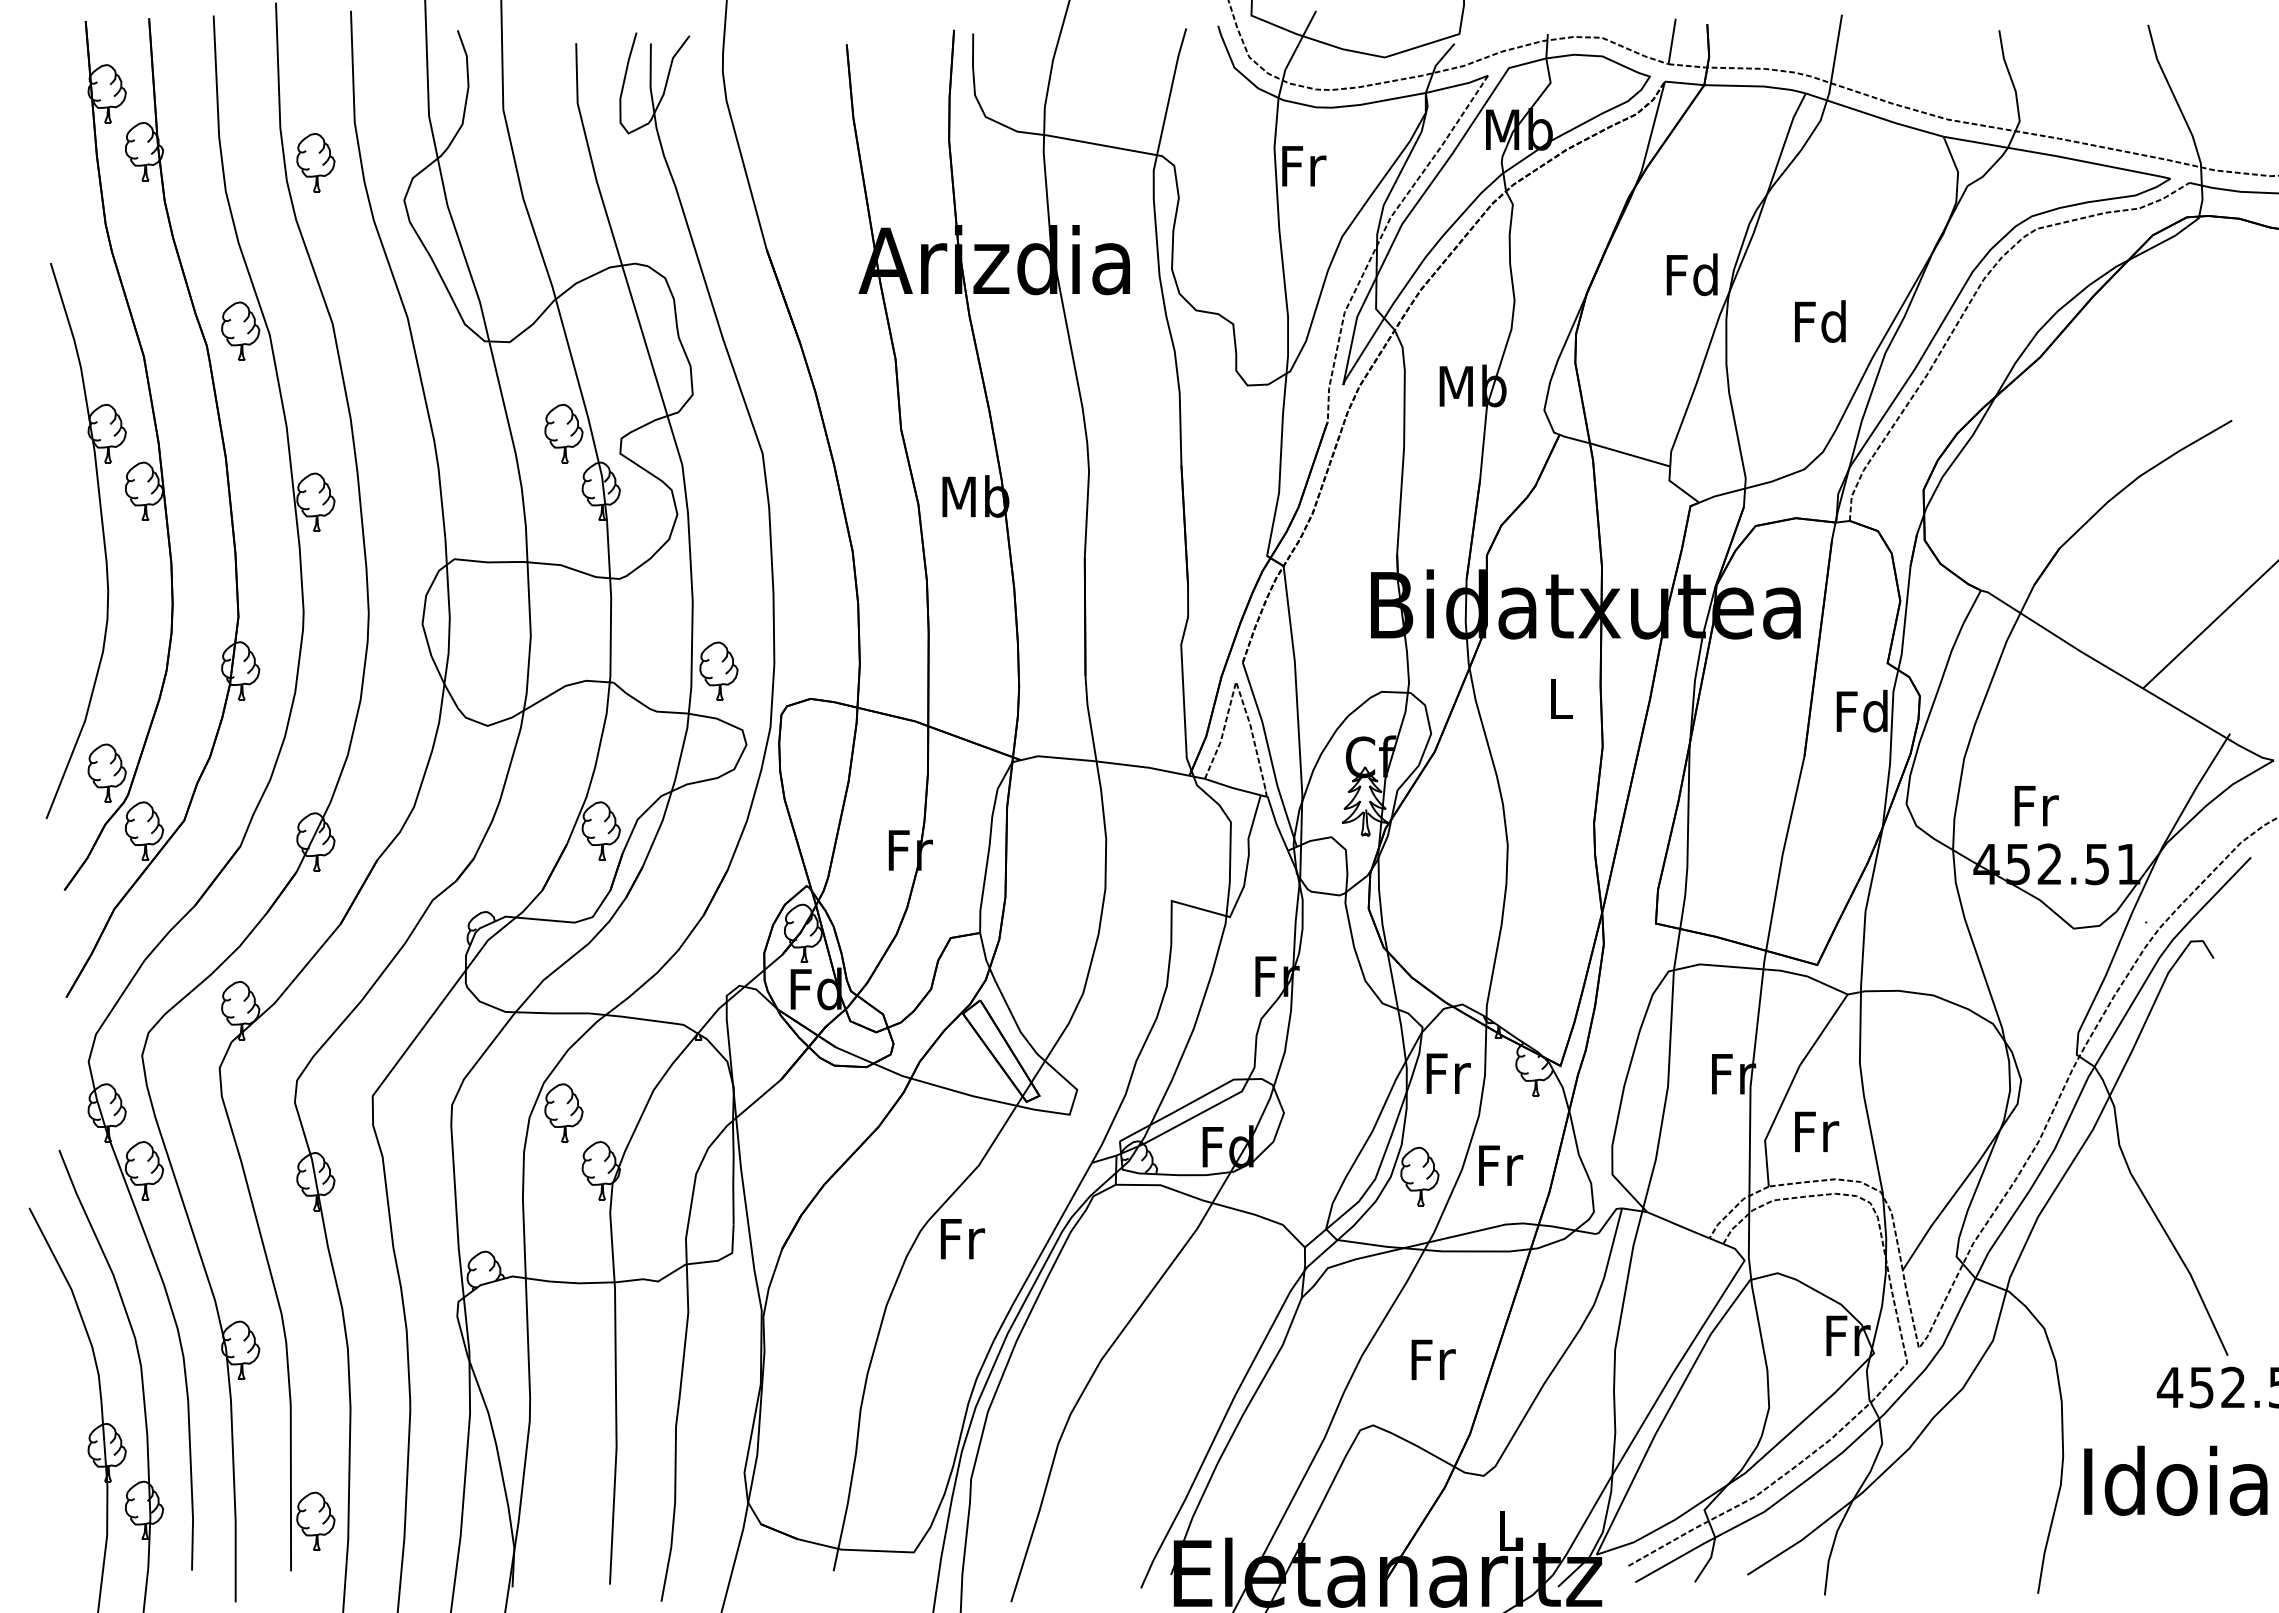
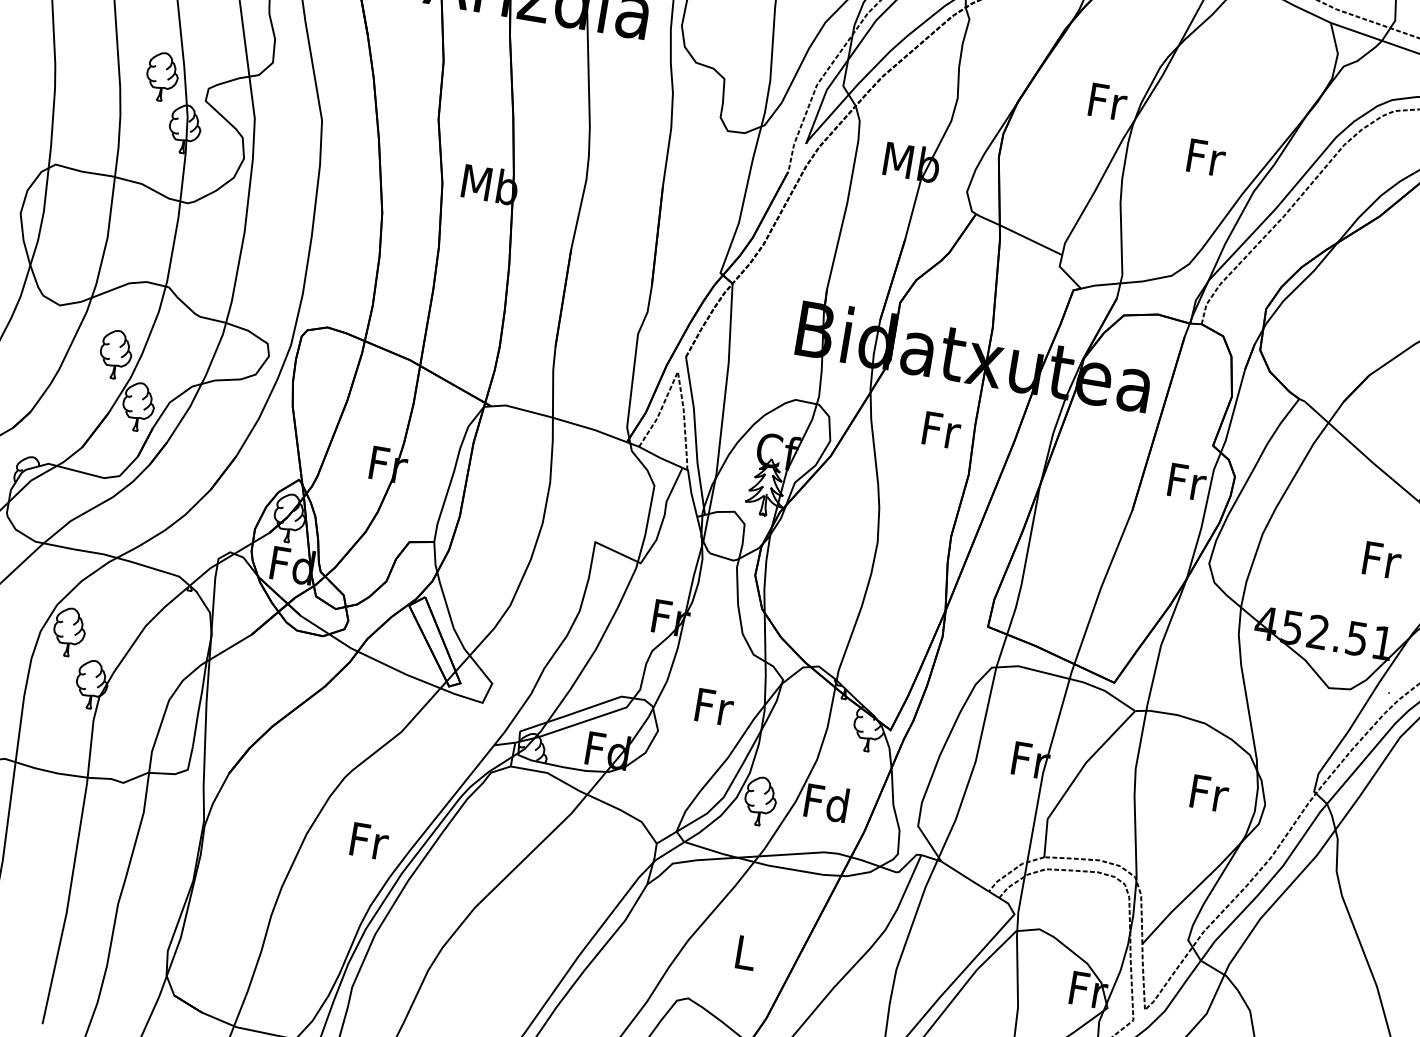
text: (1691, 274) -> (1105, 101), Fd -> Fr
text: (1820, 321) -> (1204, 157), Fd -> Fr
part: (718, 670) -> (115, 353), moved
text: (1562, 699) -> (942, 430), L -> Fr
text: (1861, 710) -> (1185, 480), Fd -> Fr
text: (2036, 806) -> (1381, 560), moved
text: (1448, 1073) -> (714, 707), moved
text: (1817, 1131) -> (1210, 793), moved
text: (1498, 1164) -> (826, 802), Fr -> Fd
text: (962, 1239) -> (369, 841), moved
text: (1433, 1359) -> (746, 952), Fr -> L

